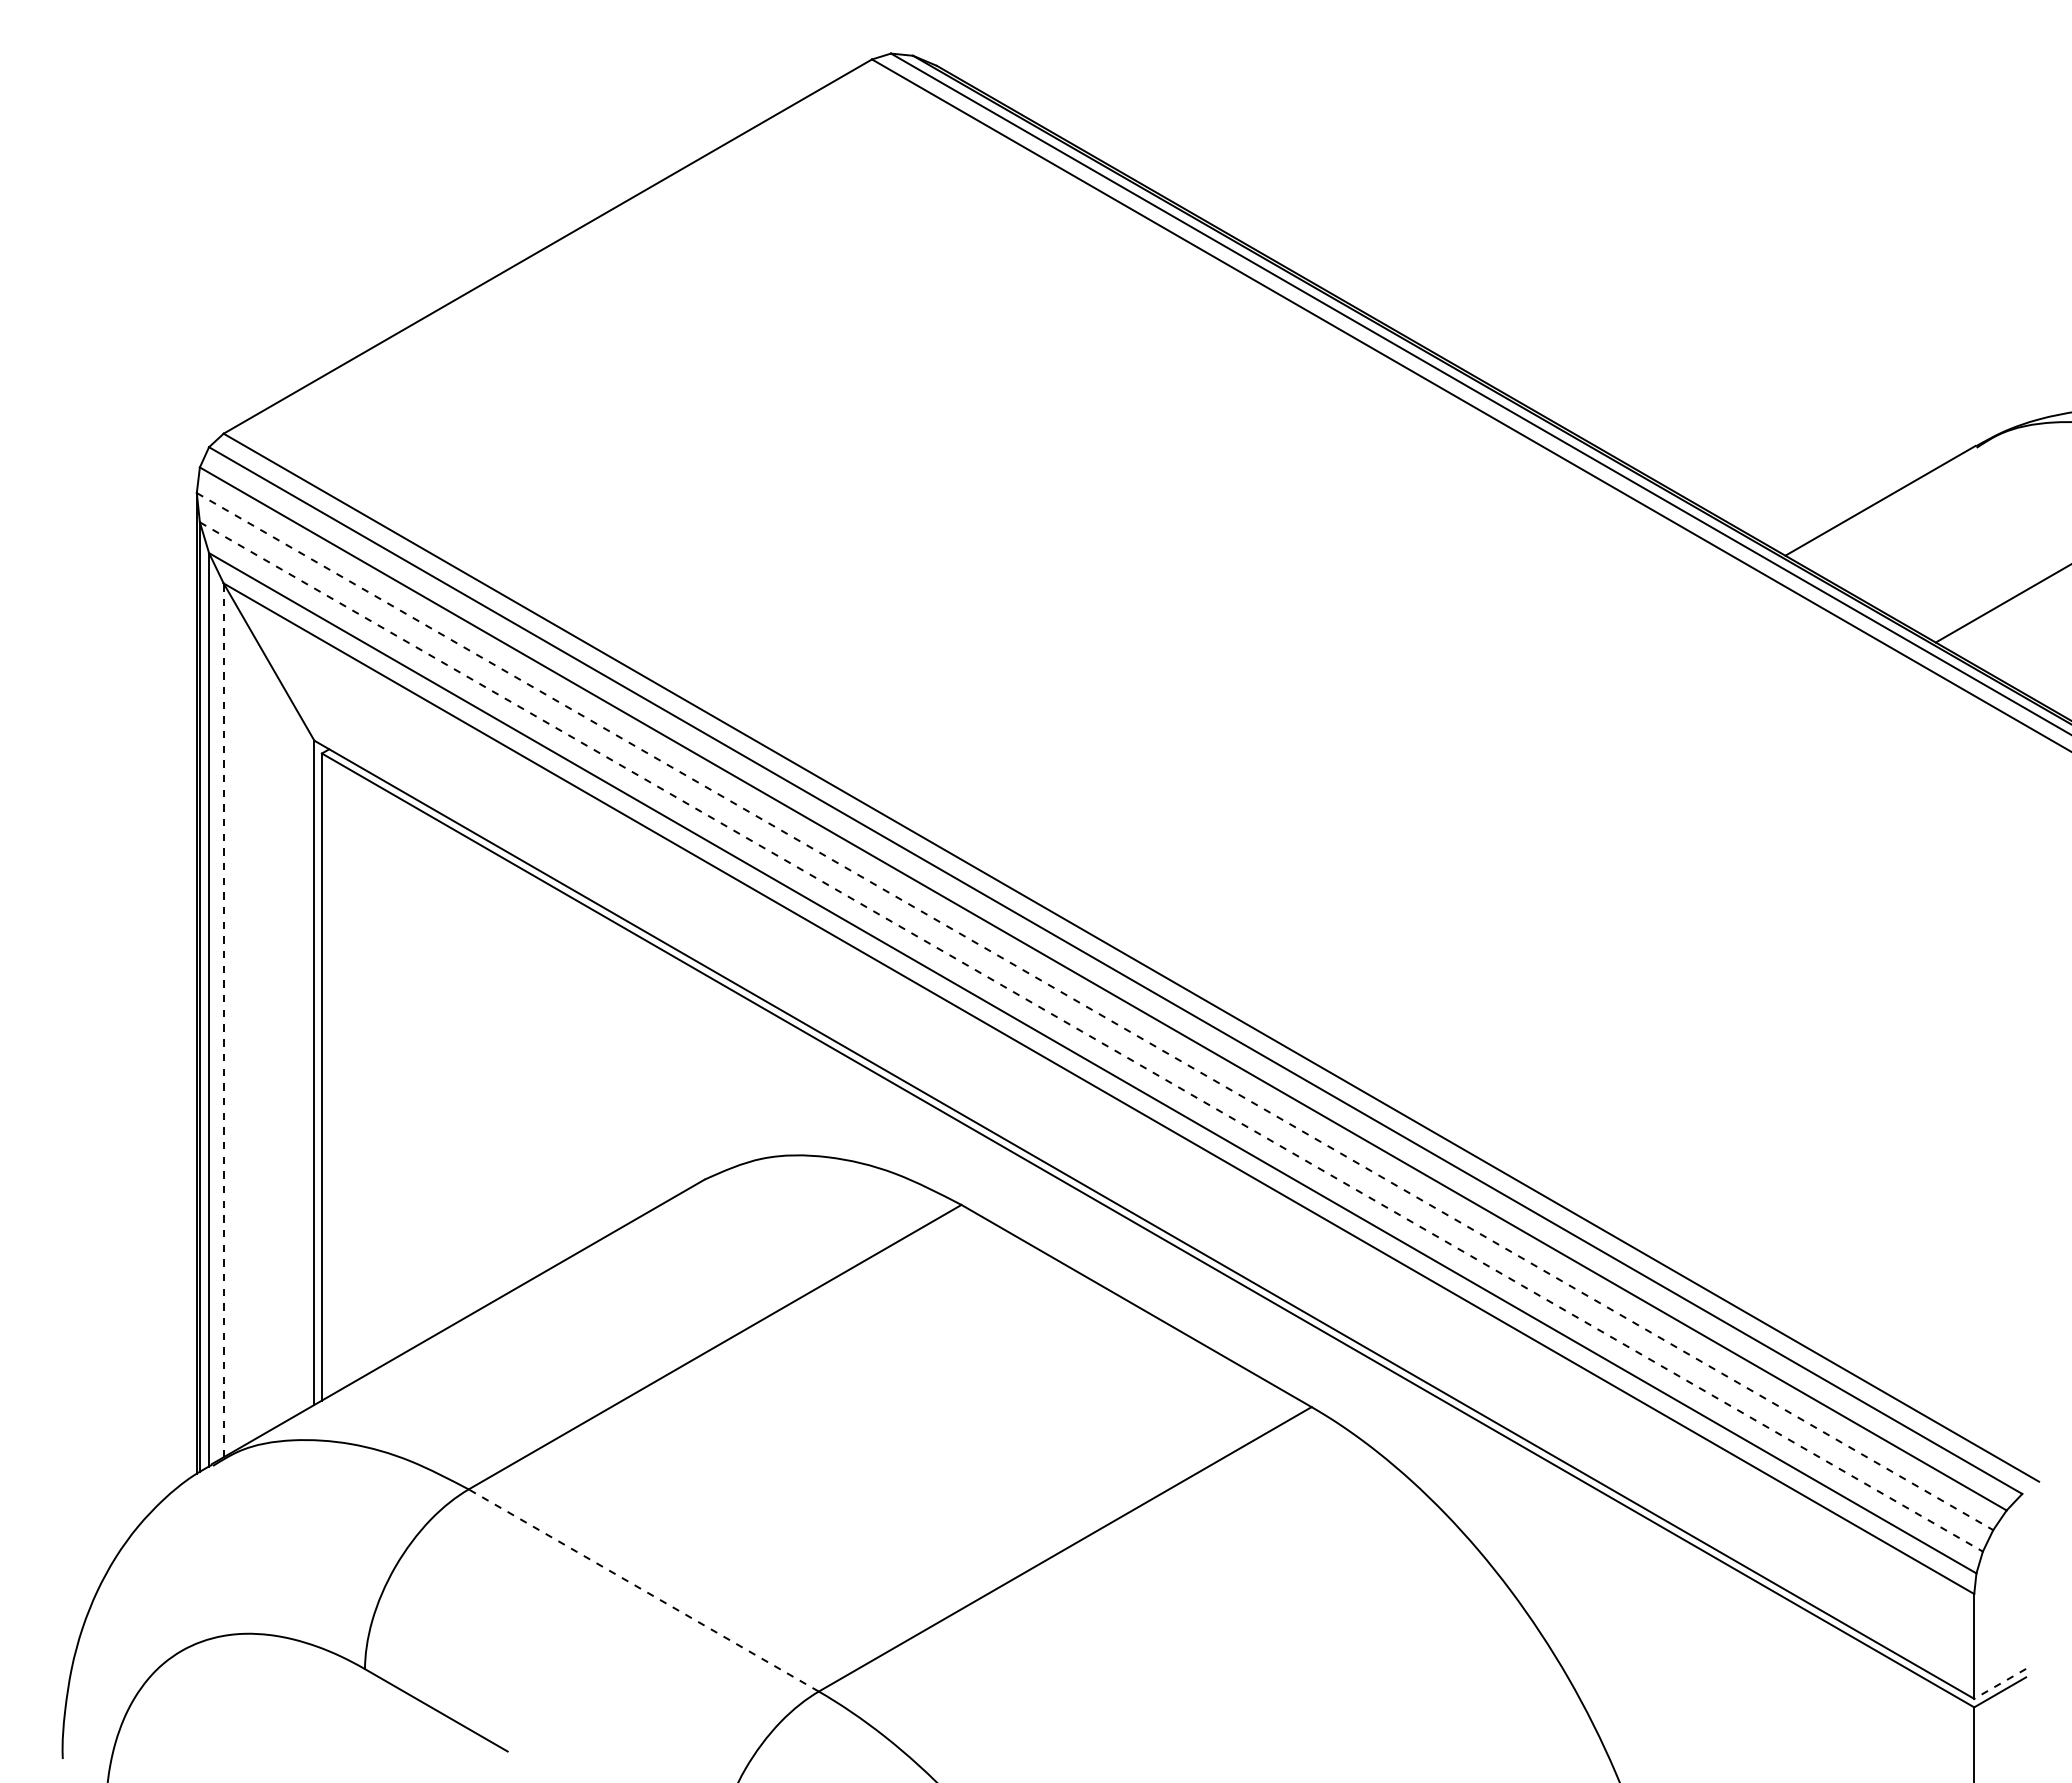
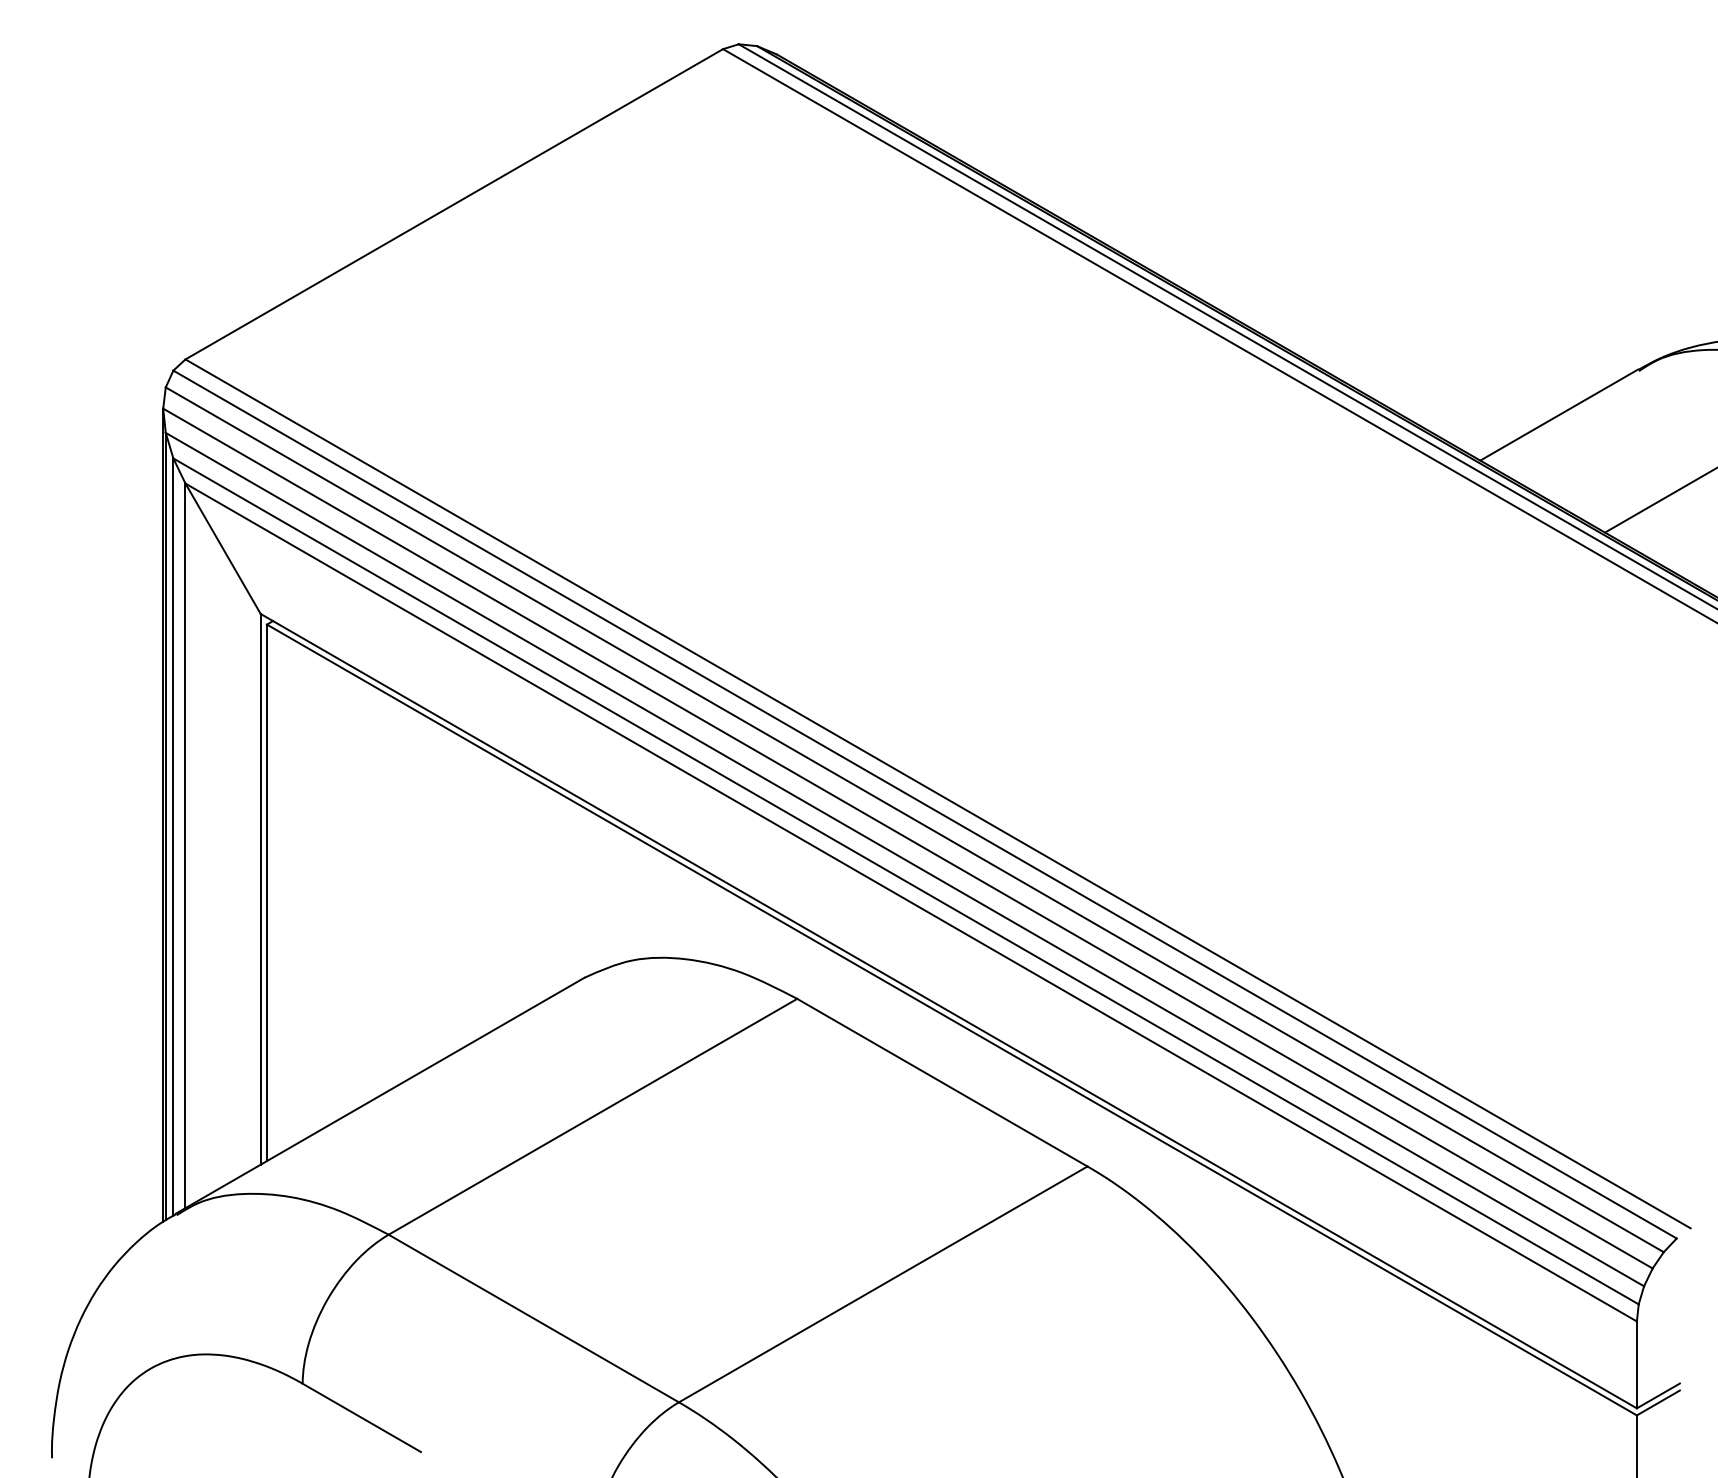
line: (1095, 1011) -> (908, 838), dashed -> solid
line: (223, 1020) -> (185, 845), dashed -> solid
line: (1091, 1037) -> (905, 860), dashed -> solid
line: (643, 1590) -> (533, 1318), dashed -> solid
line: (2000, 1683) -> (1658, 1395), dashed -> solid

